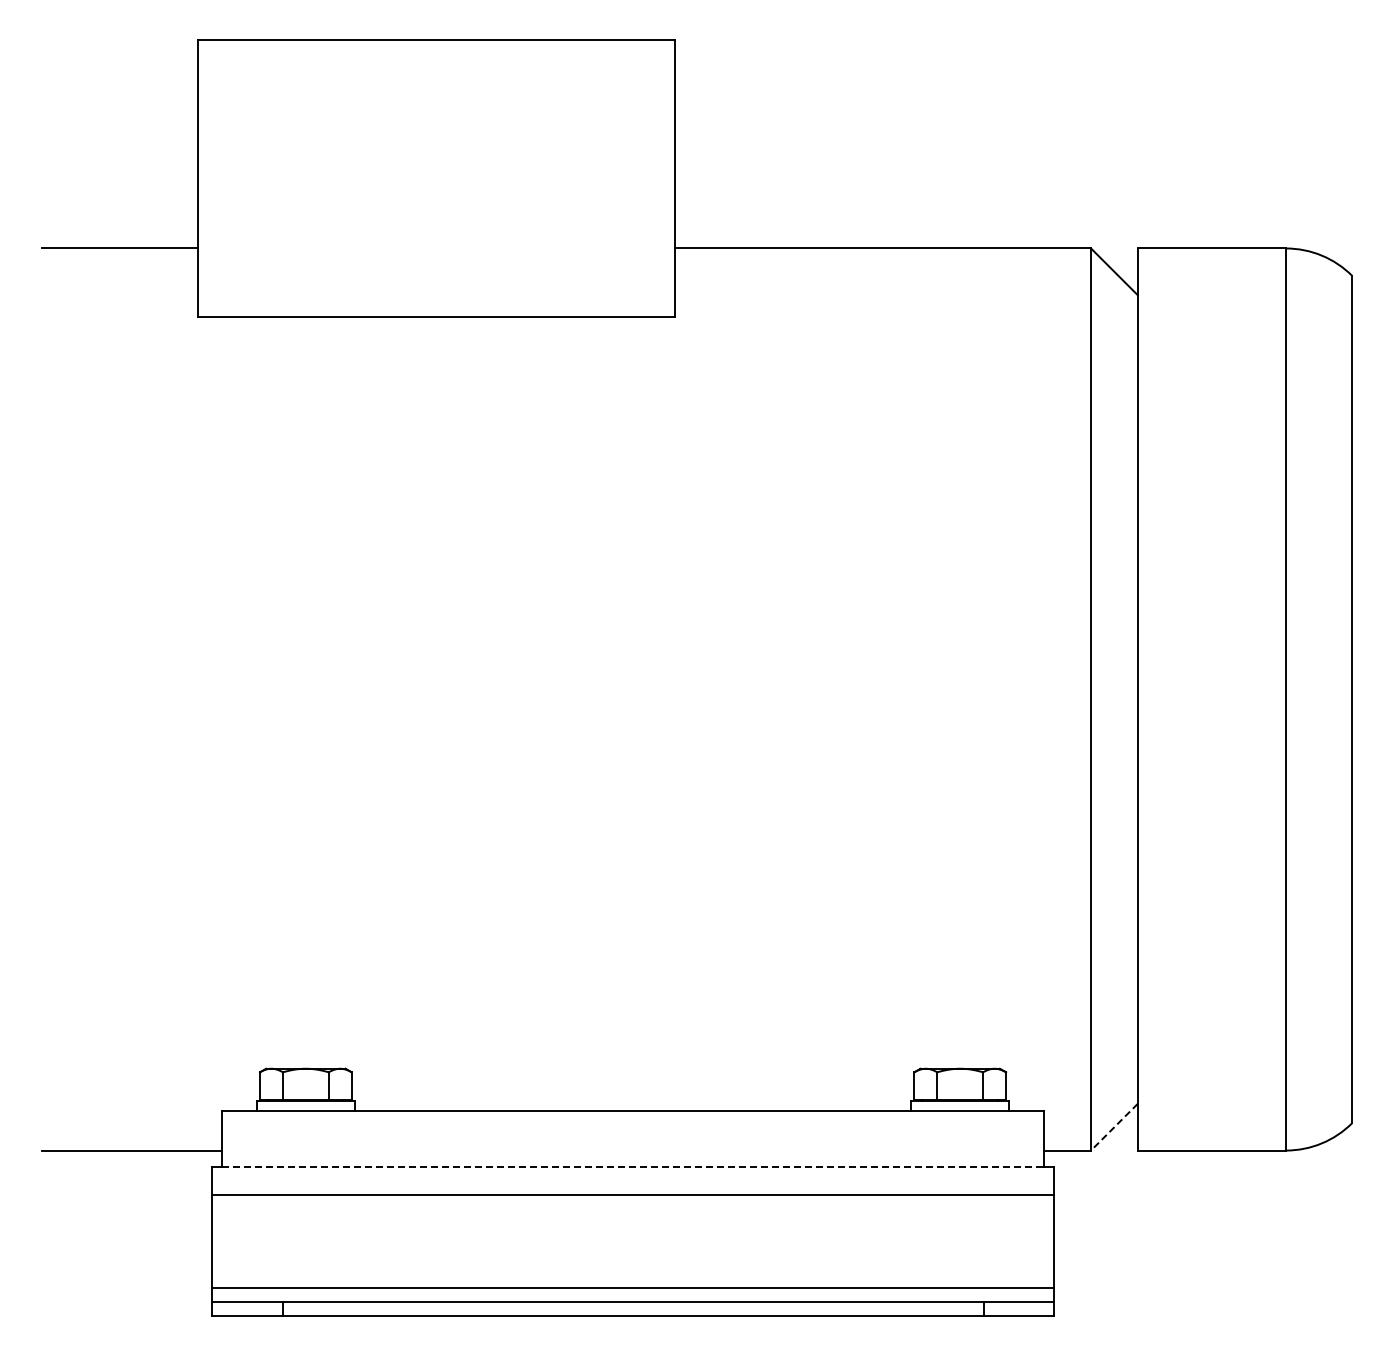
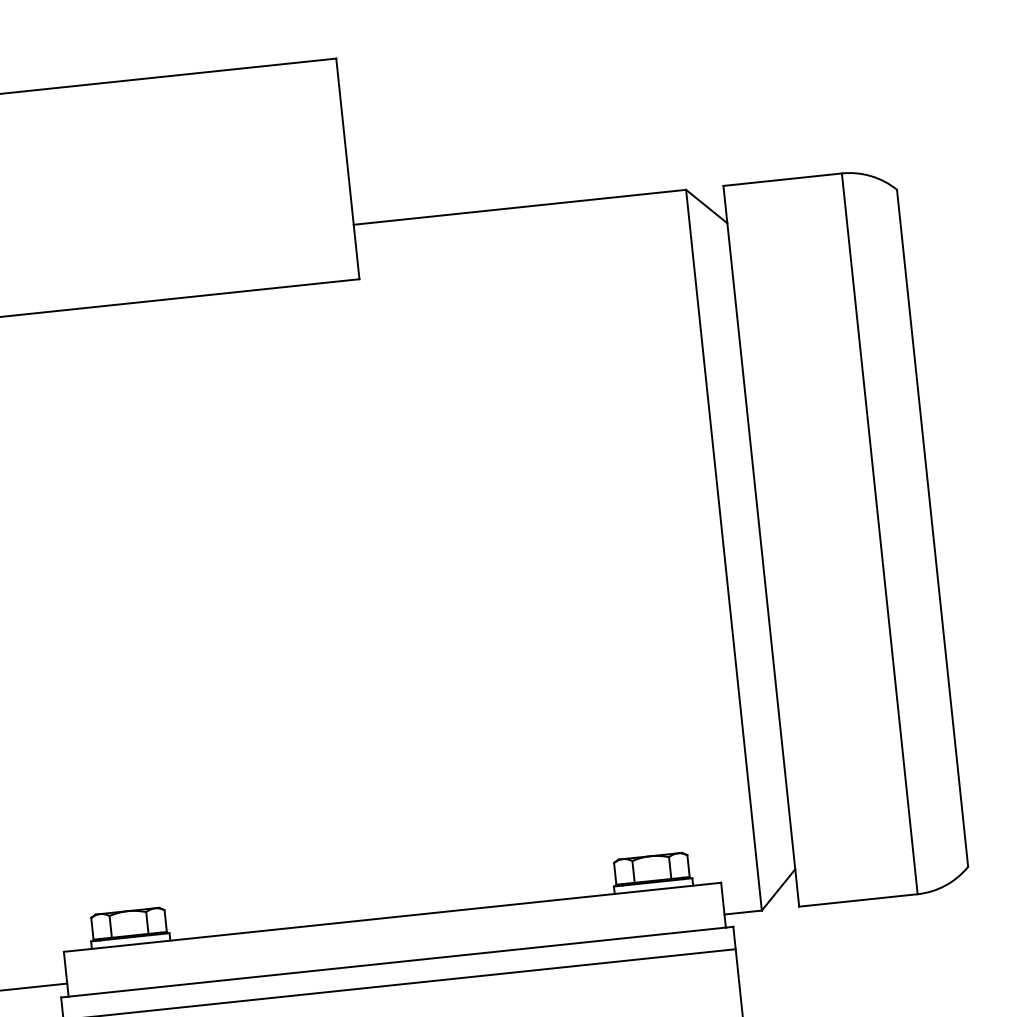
line: (1114, 1127) -> (778, 890), dashed -> solid
line: (633, 1166) -> (397, 961), dashed -> solid

